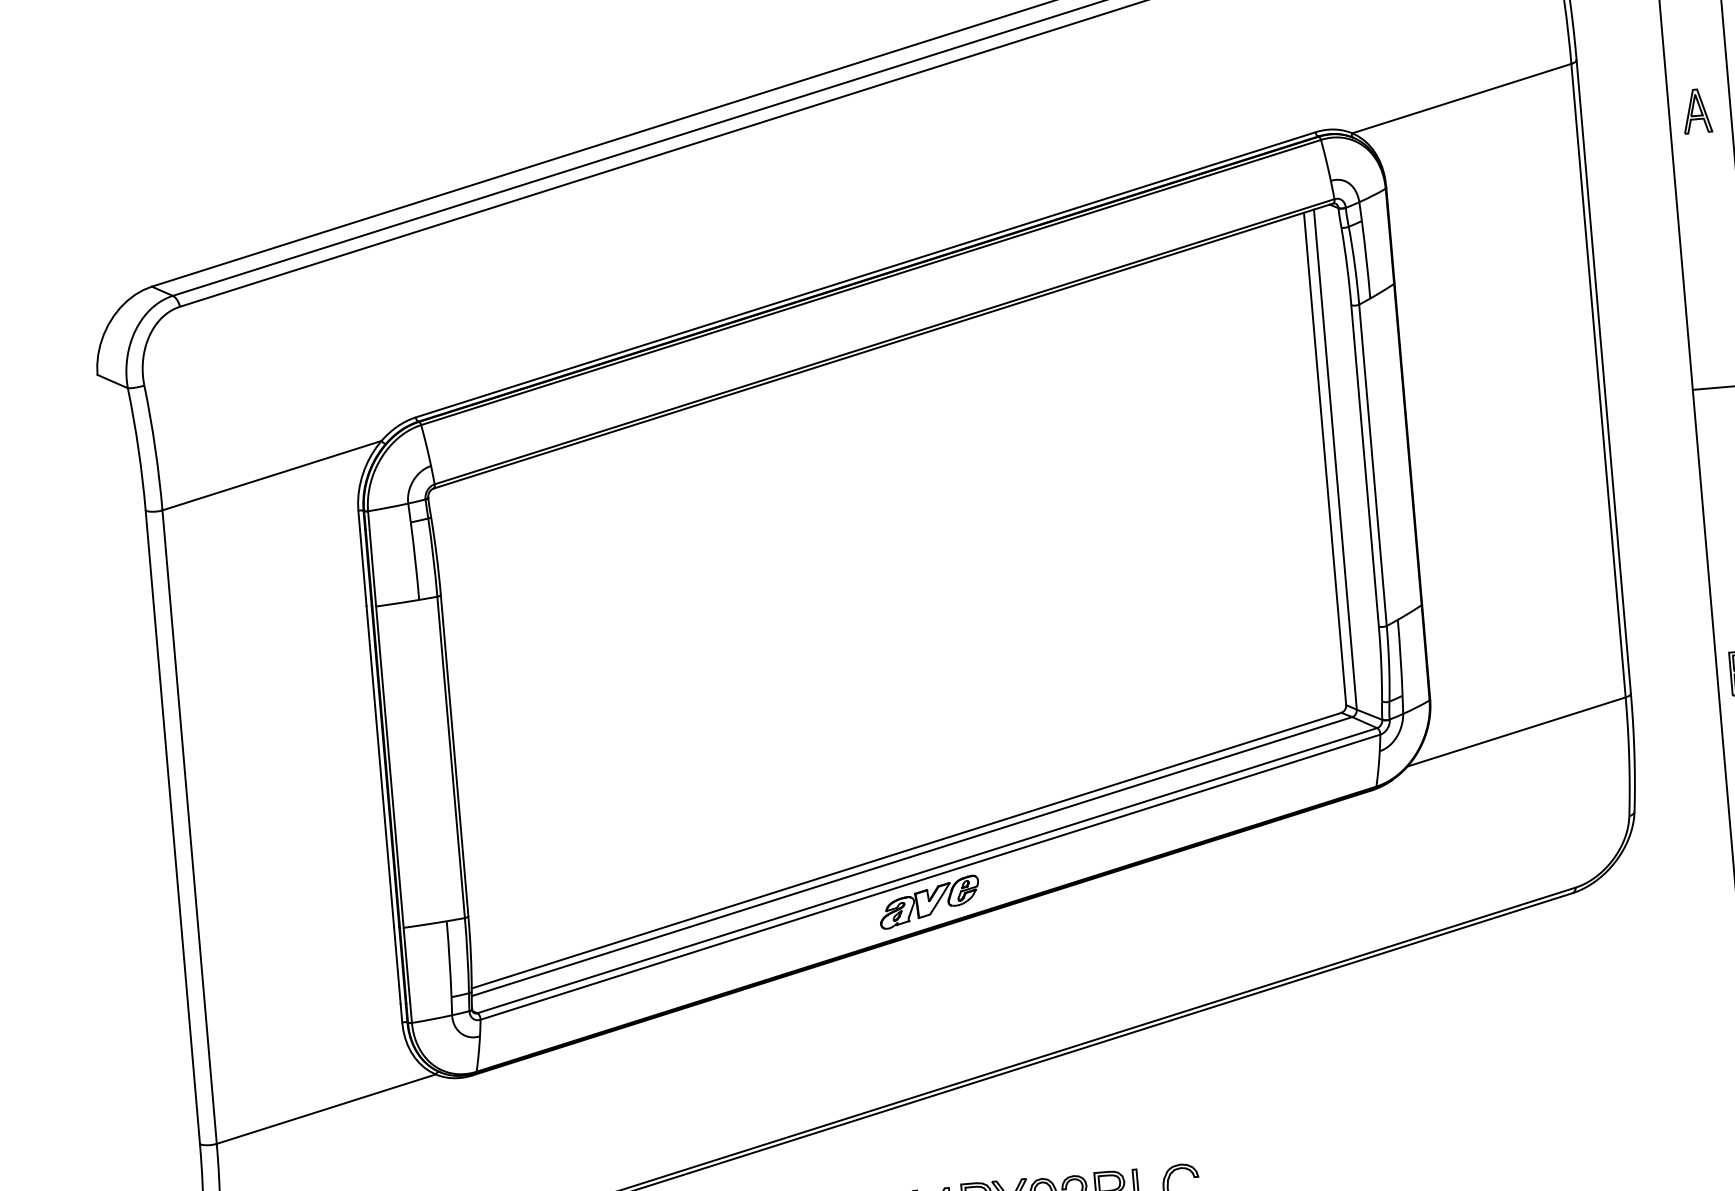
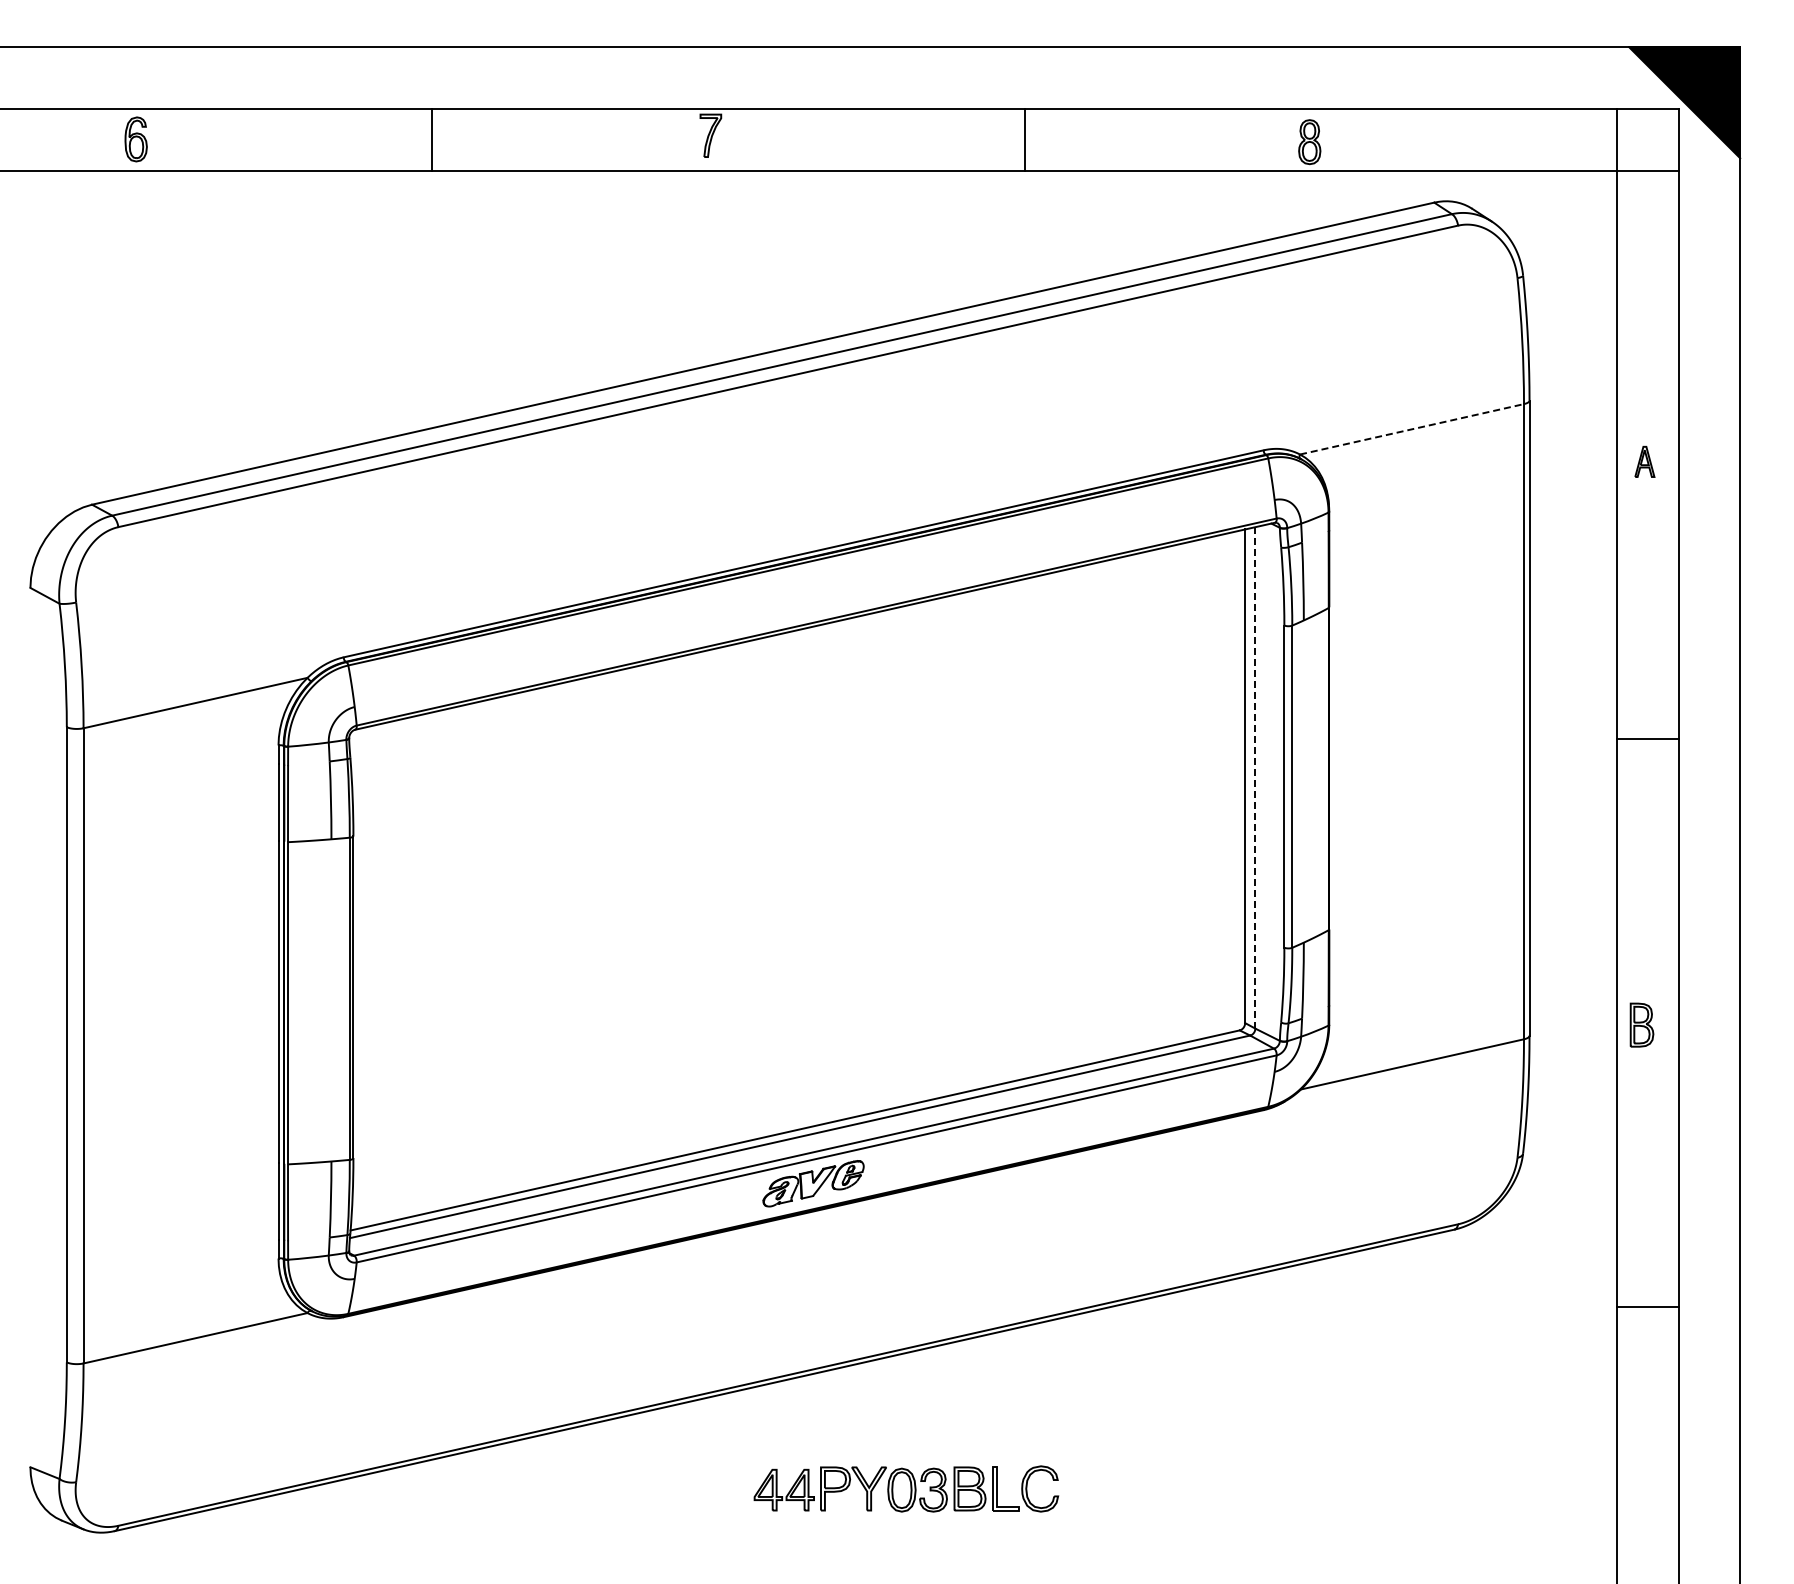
line: (1462, 98) -> (1412, 429), solid -> dashed
part: (1696, 110) -> (1644, 461), size x0.7
line: (1335, 459) -> (1255, 777), solid -> dashed

